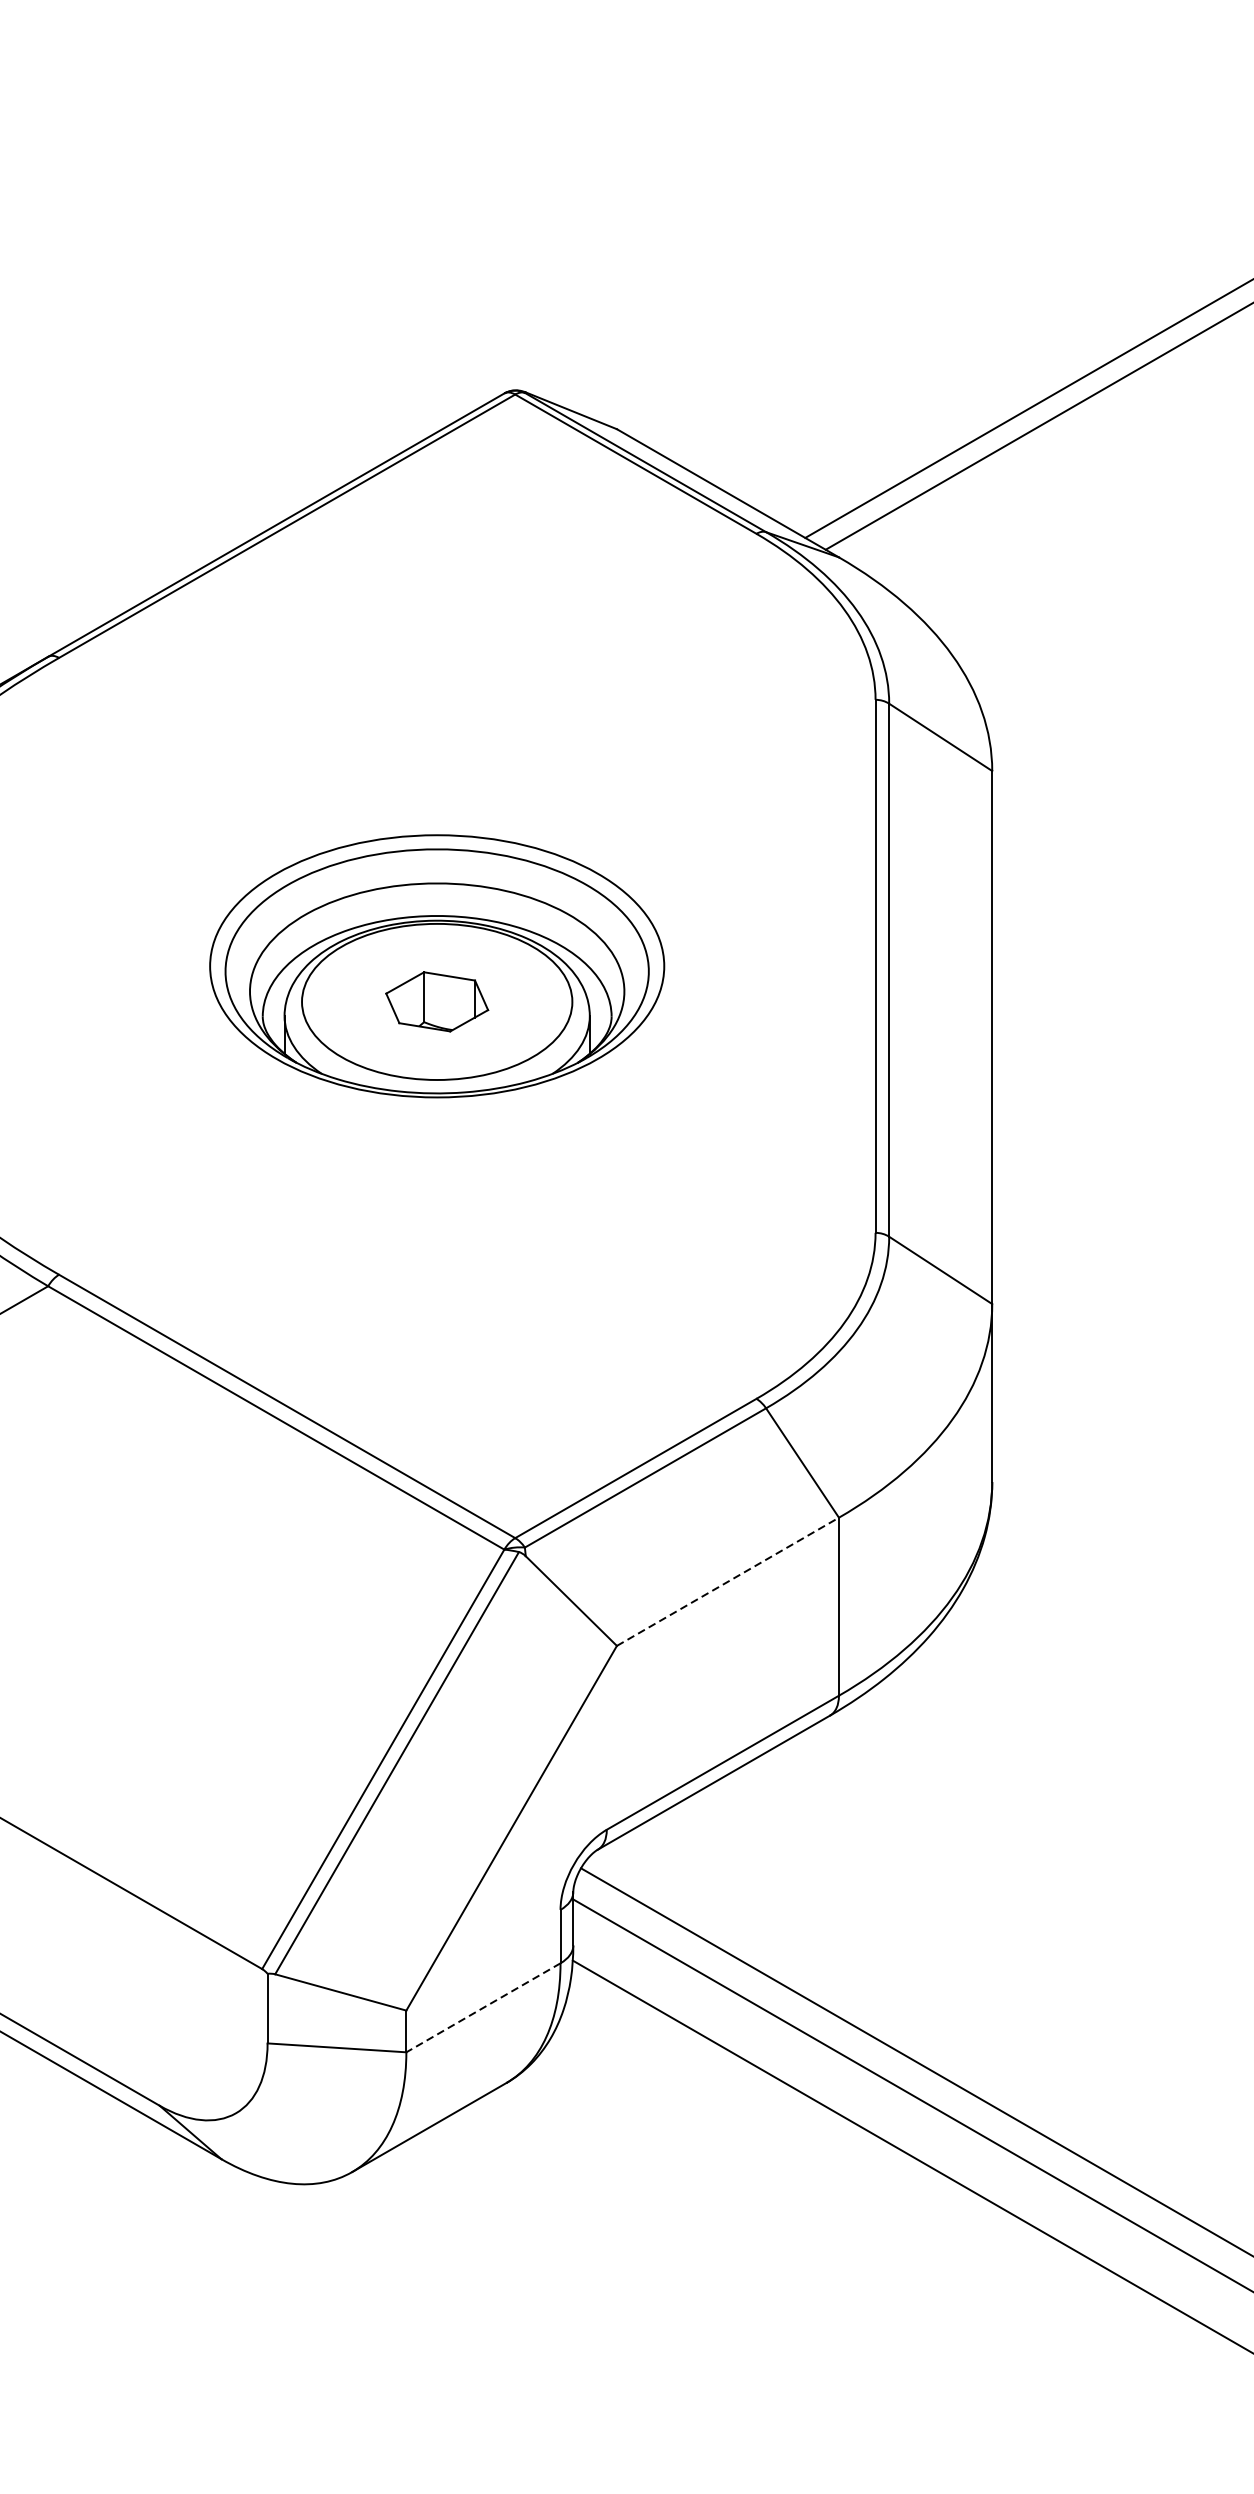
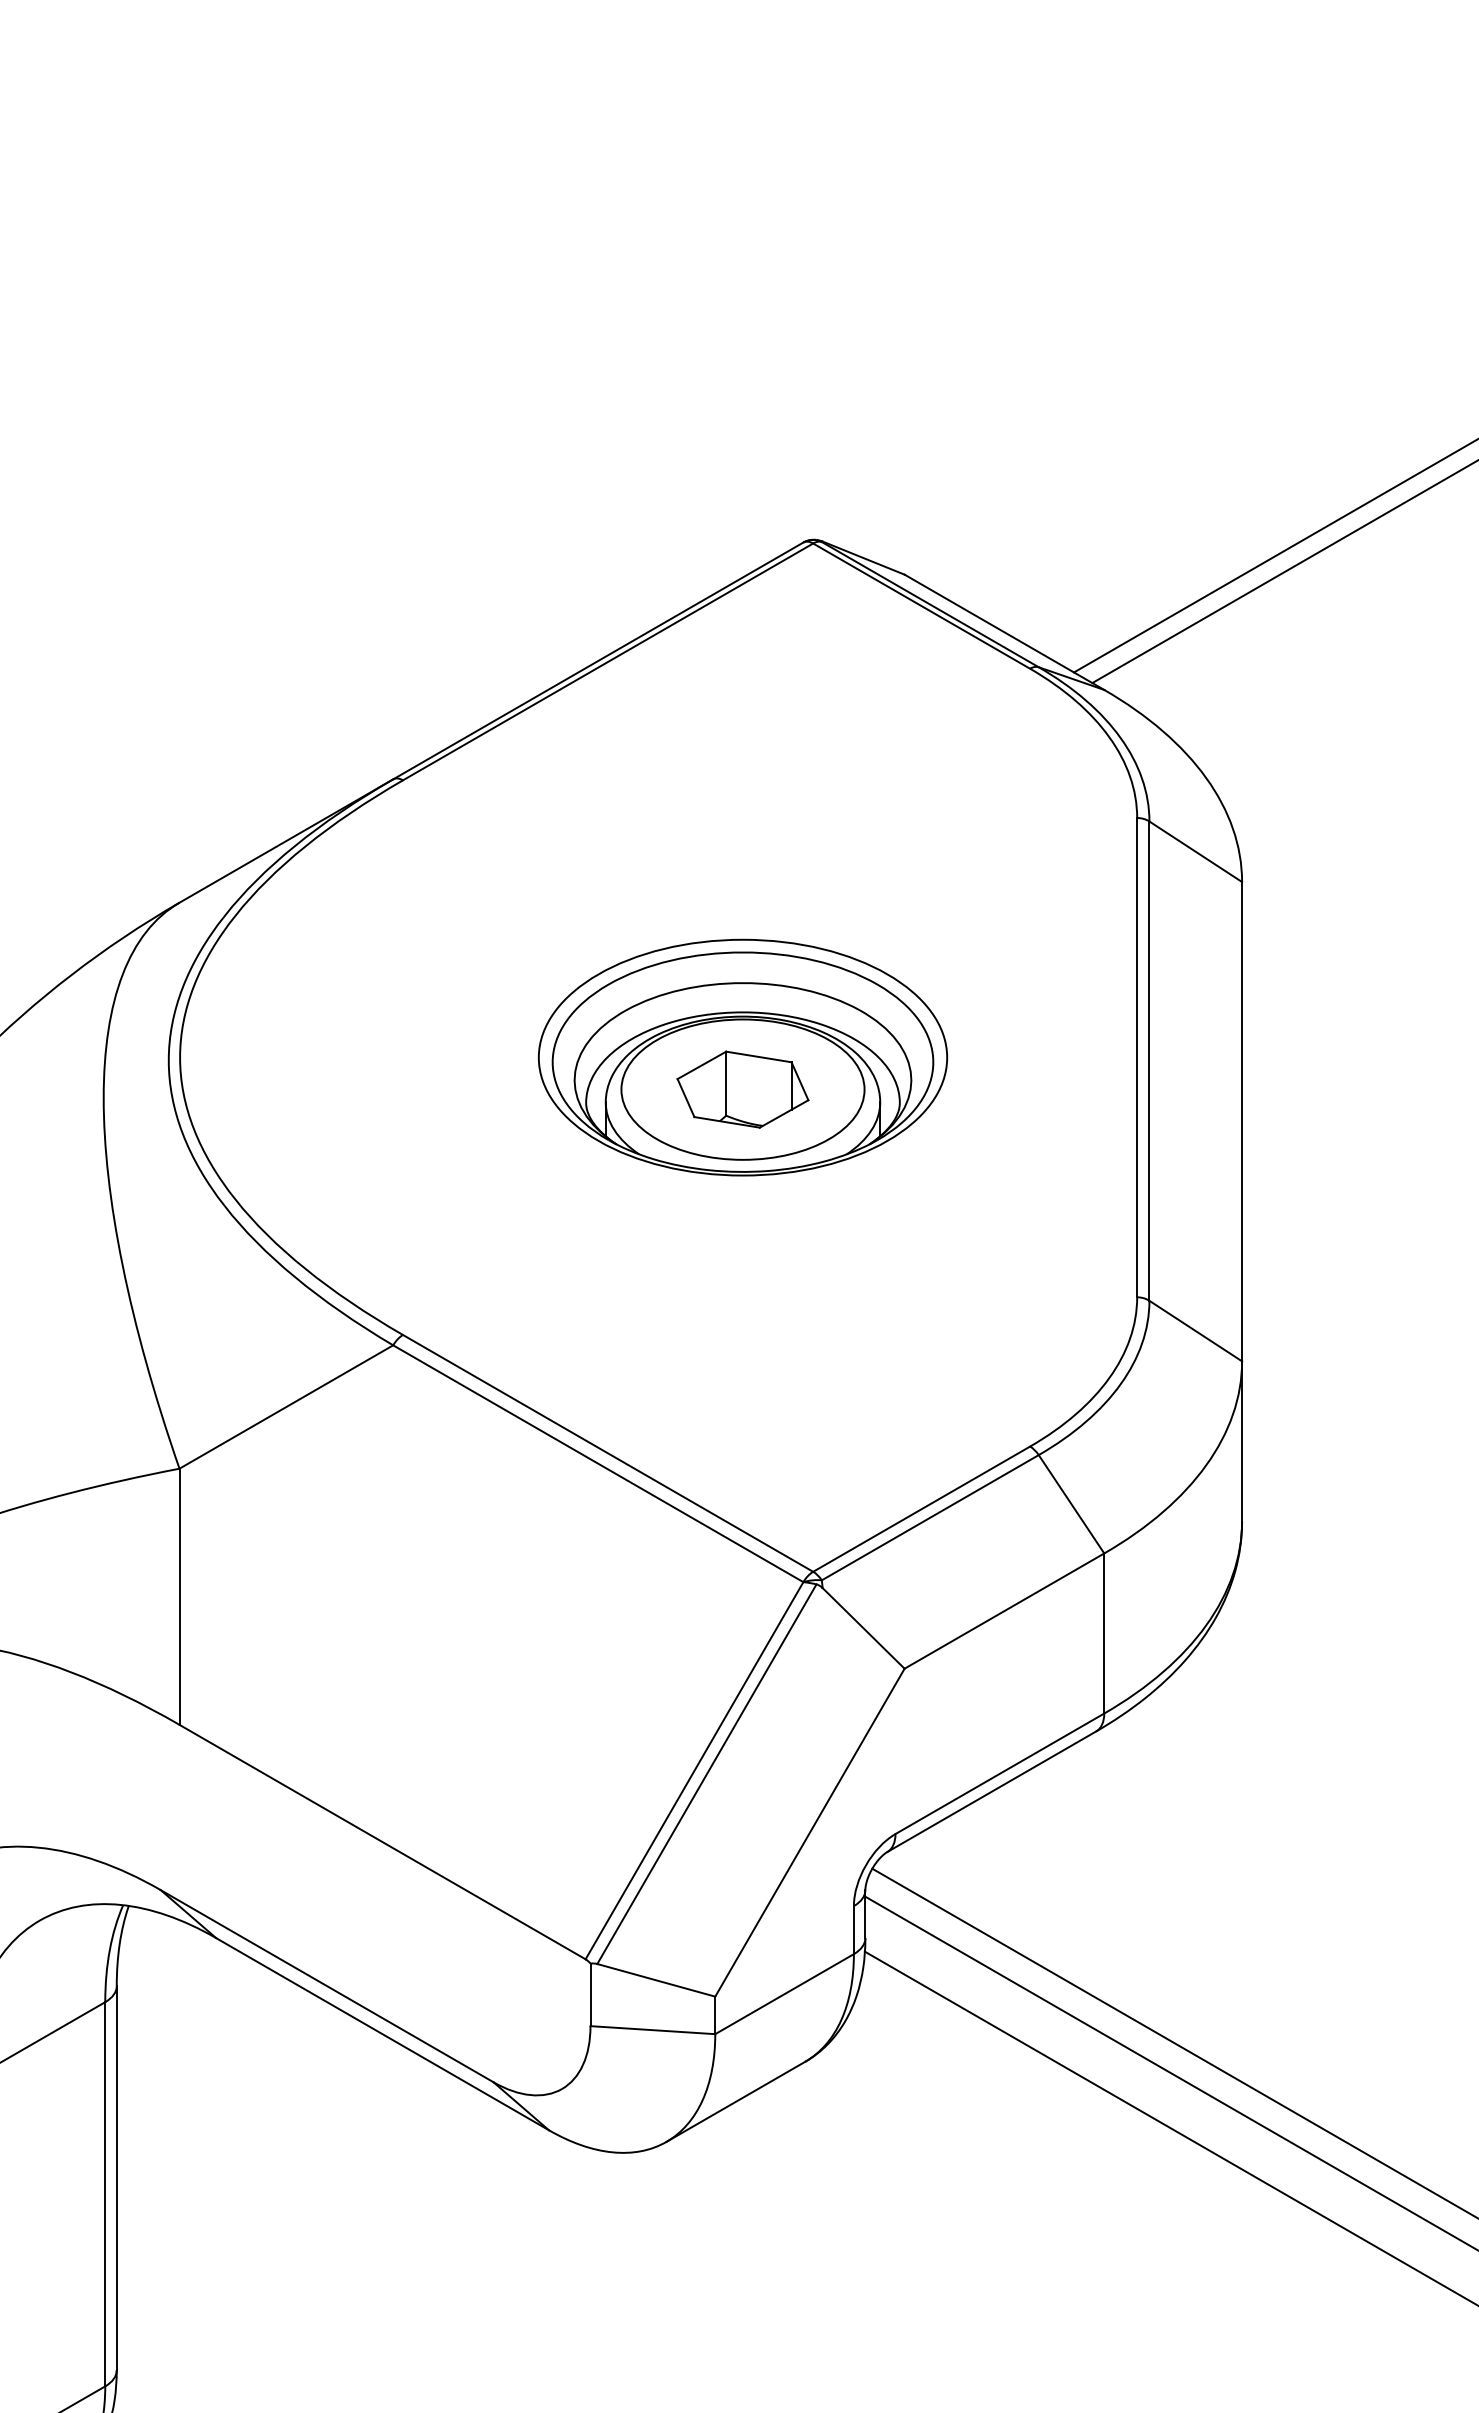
part: (436, 1001) -> (742, 1089), size x1.43
line: (728, 1581) -> (1004, 1610), dashed -> solid
line: (483, 2008) -> (784, 1994), dashed -> solid

